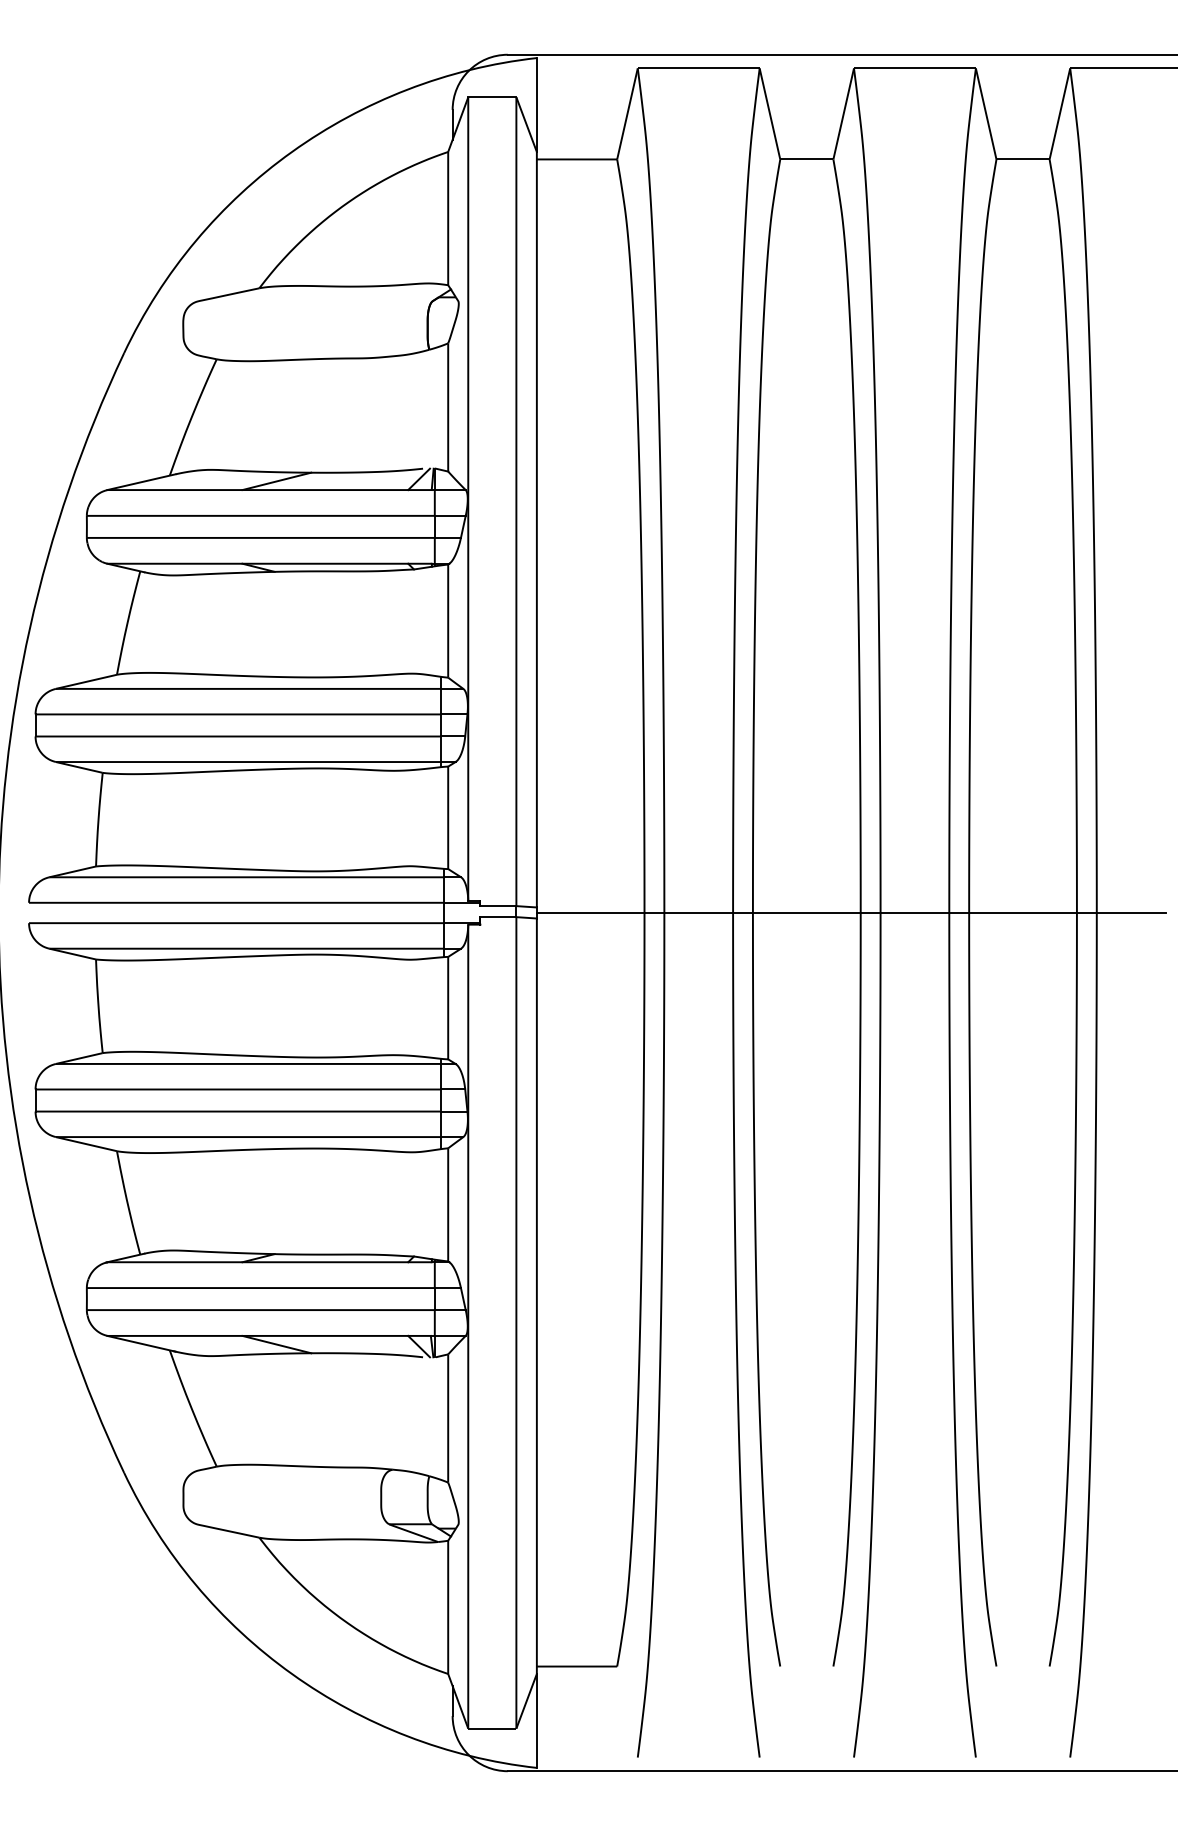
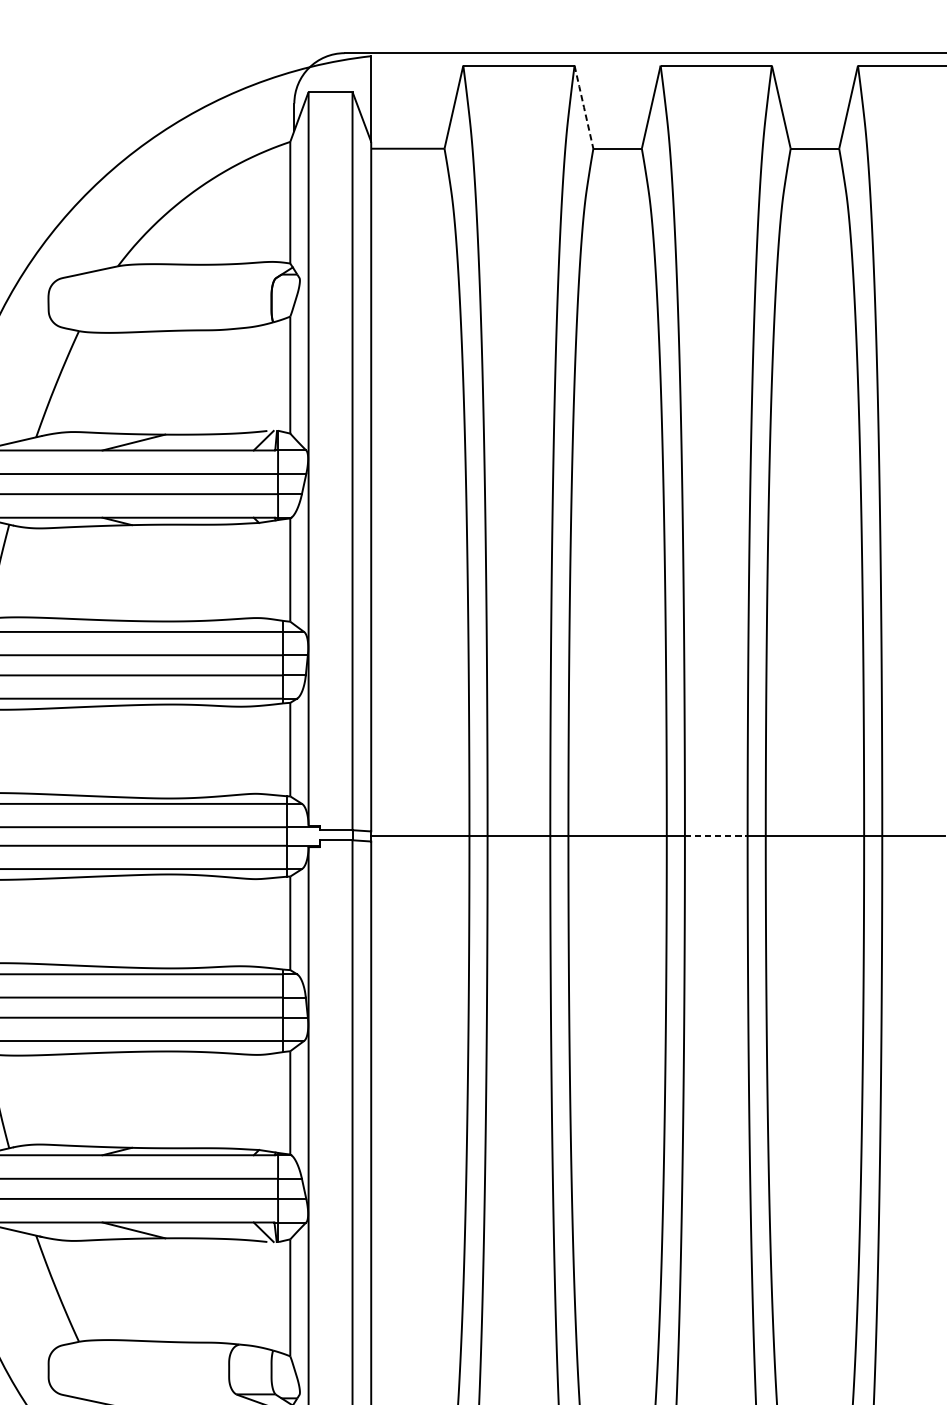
line: (769, 114) -> (583, 107), solid -> dashed
line: (915, 912) -> (716, 836), solid -> dashed

